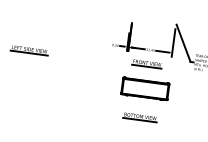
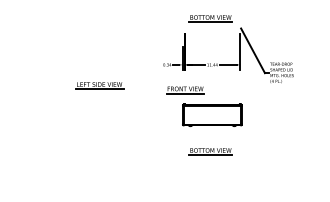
part: (153, 13) -> (210, 18), added
part: (29, 50) -> (99, 85), moved
part: (147, 64) -> (185, 90), moved

